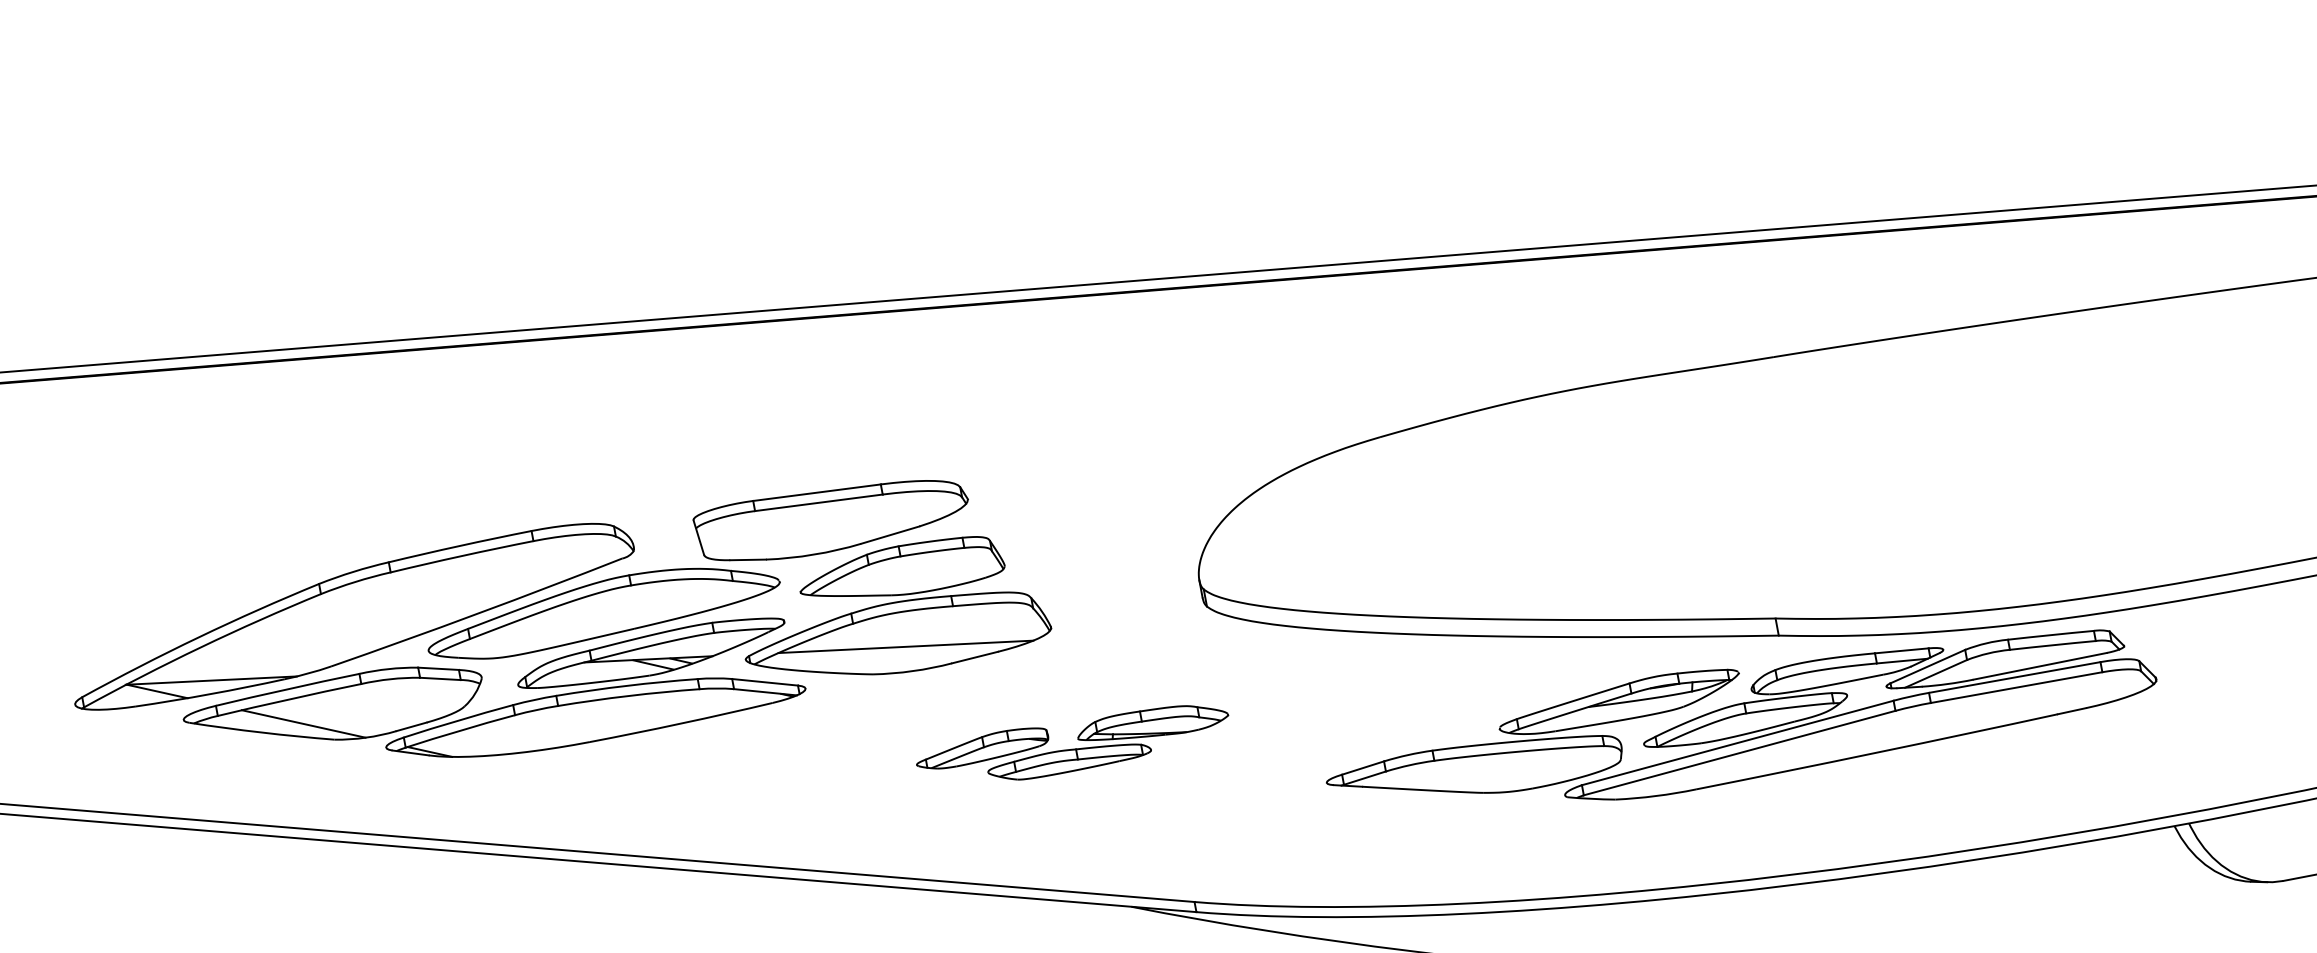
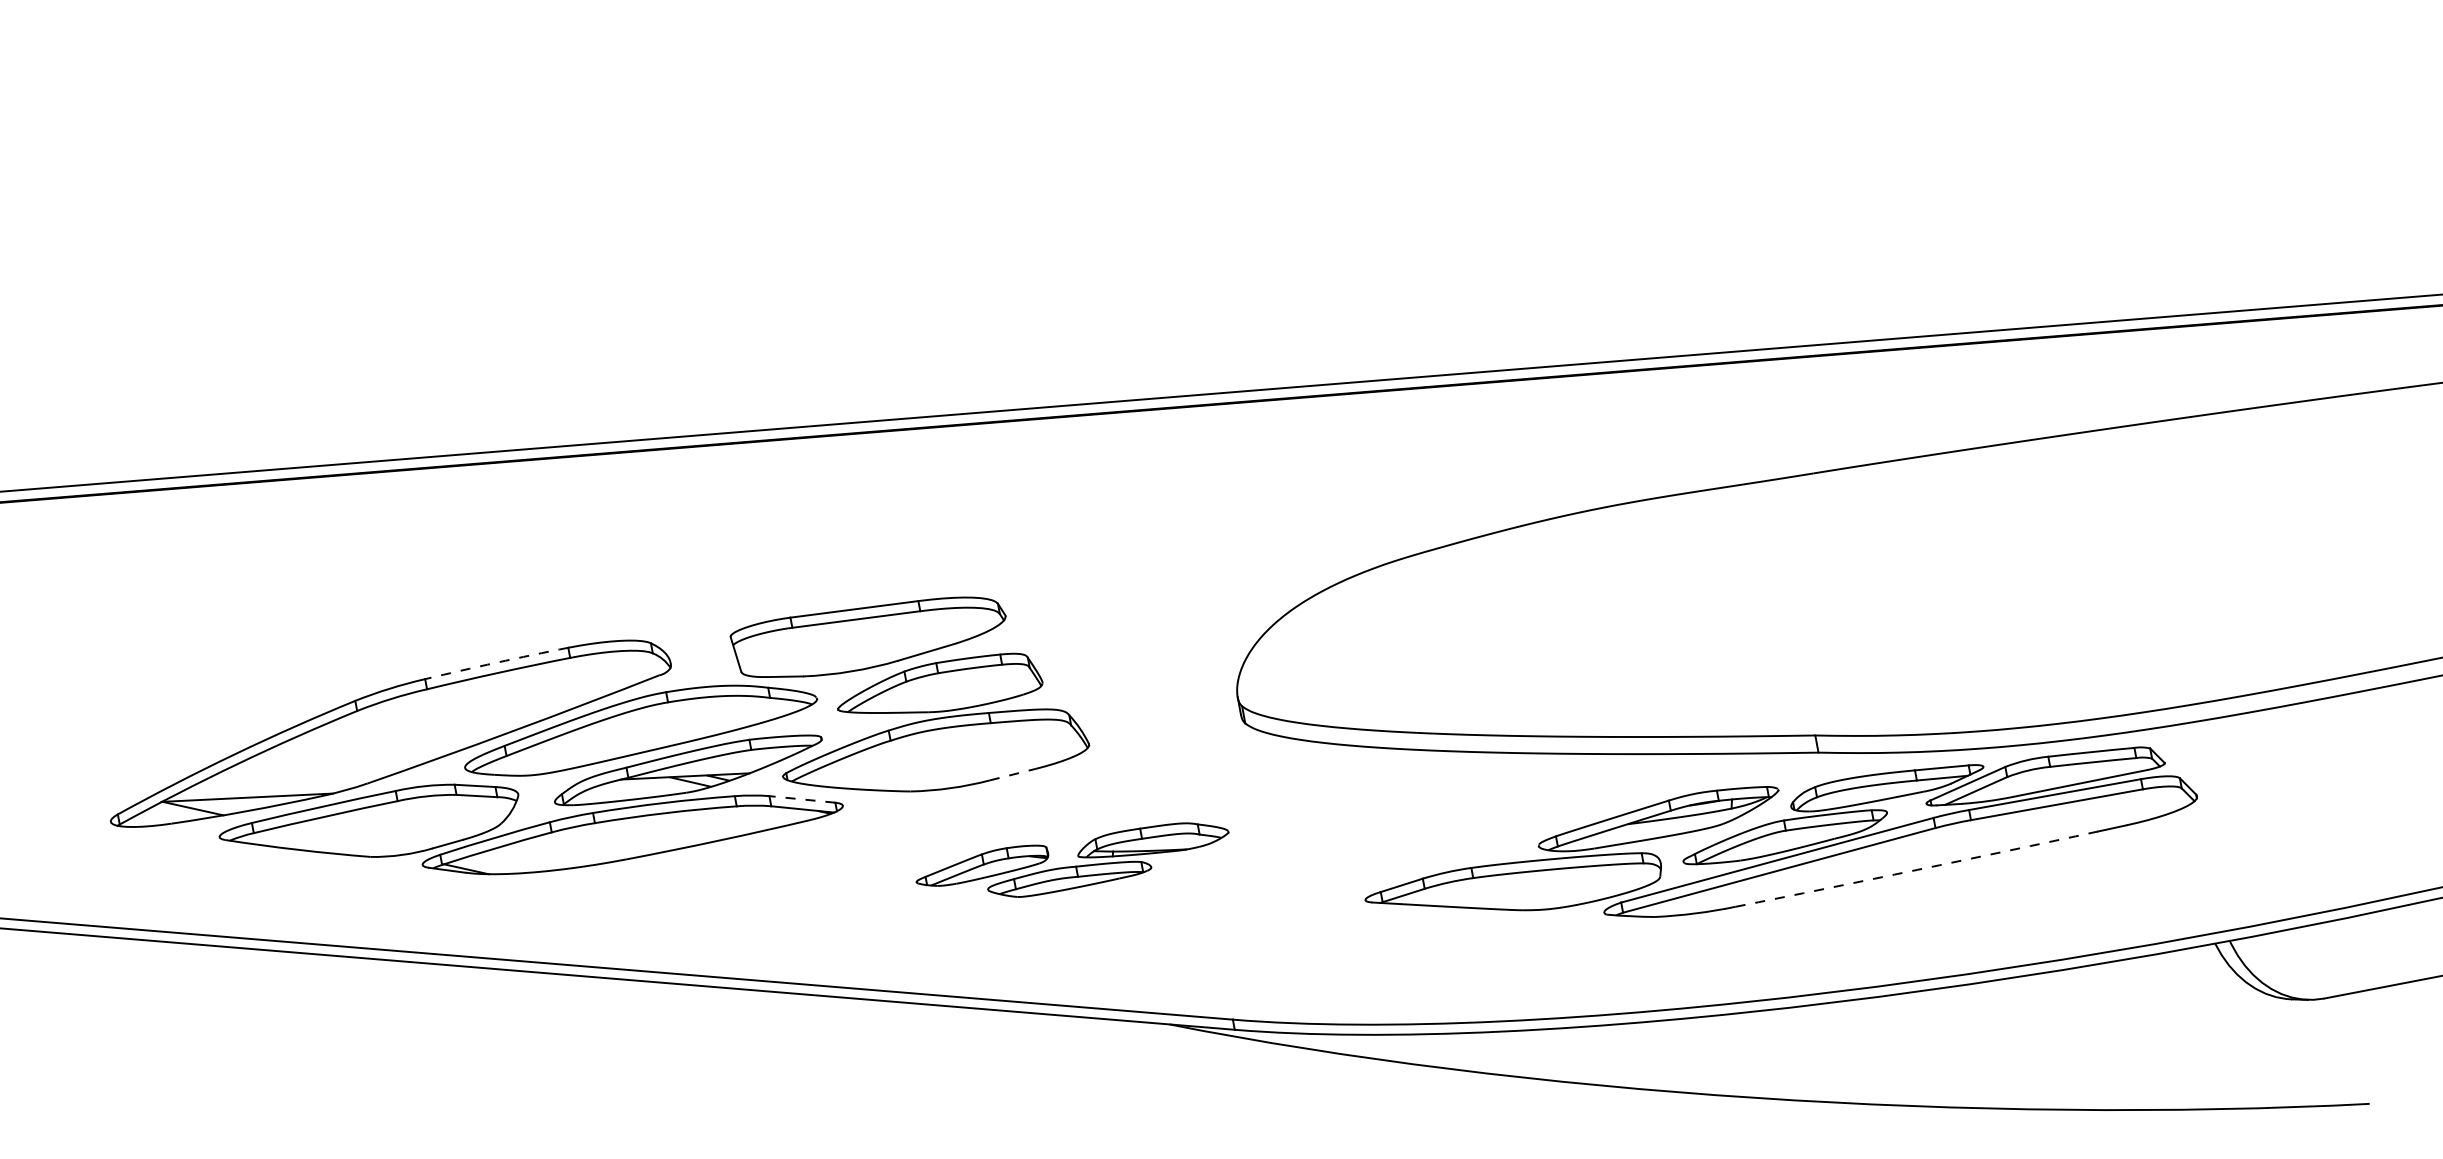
arc: (459, 545) -> (496, 662), solid -> dashed
line: (905, 646) -> (943, 763), removed
line: (974, 657) -> (1012, 774), solid -> dashed
line: (764, 682) -> (801, 799), solid -> dashed
line: (303, 723) -> (339, 840), removed
part: (1072, 742) -> (1072, 859), moved
arc: (1877, 752) -> (1917, 869), solid -> dashed

